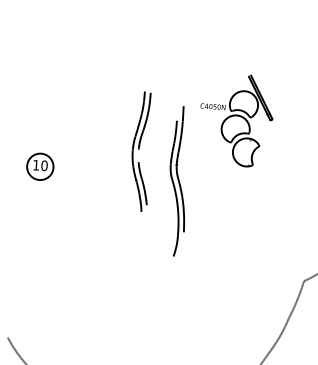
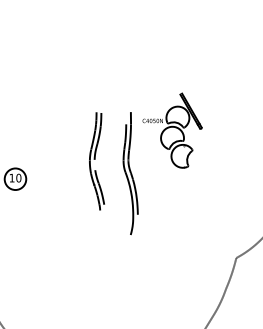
part: (178, 181) -> (130, 173), moved

